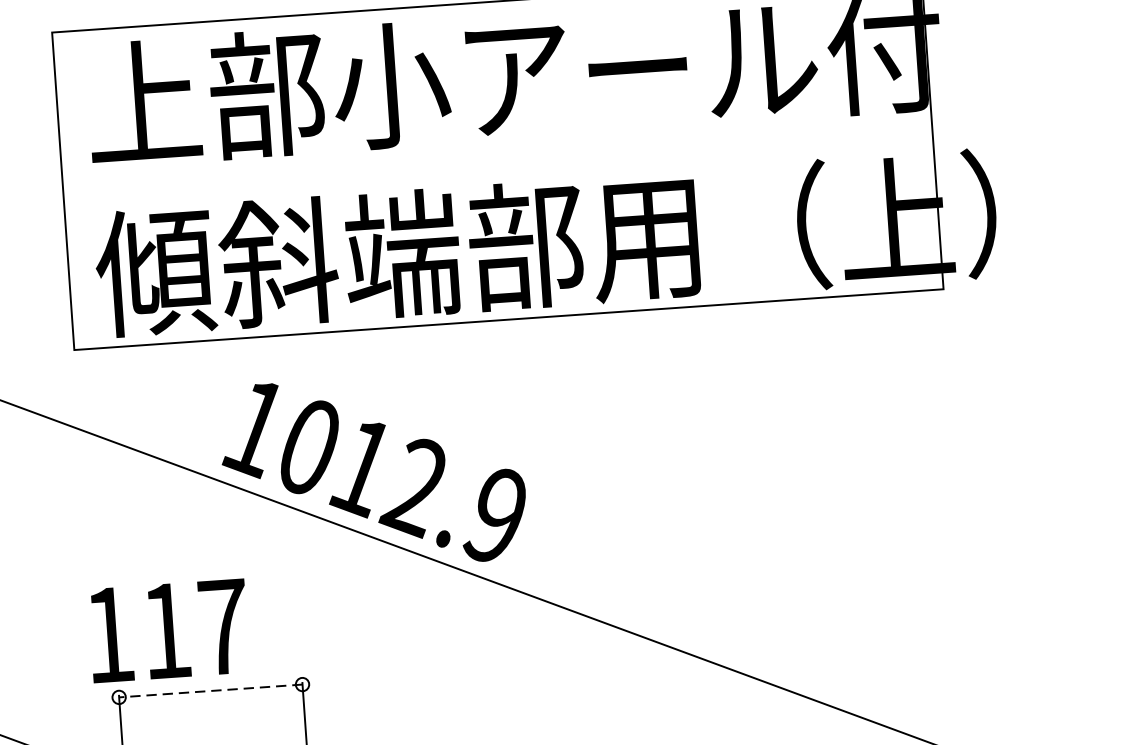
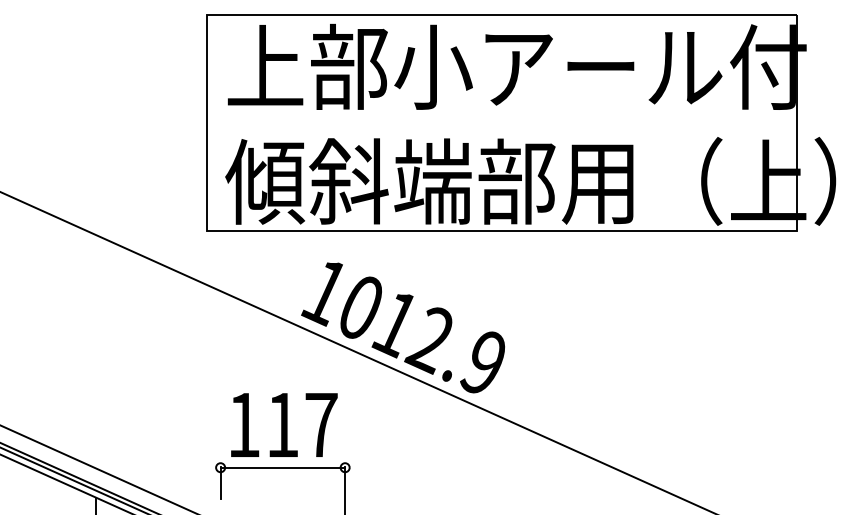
text: (169, 629) -> (284, 424), moved
line: (210, 690) -> (282, 467), dashed -> solid

